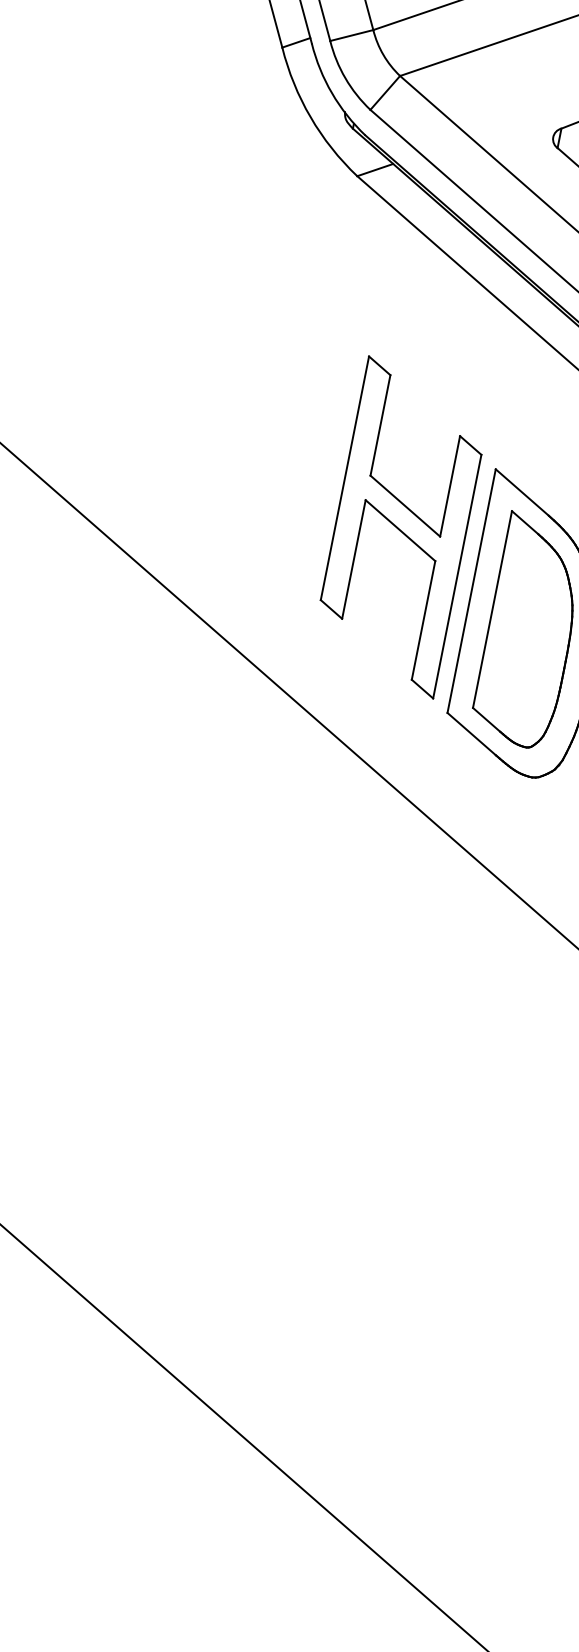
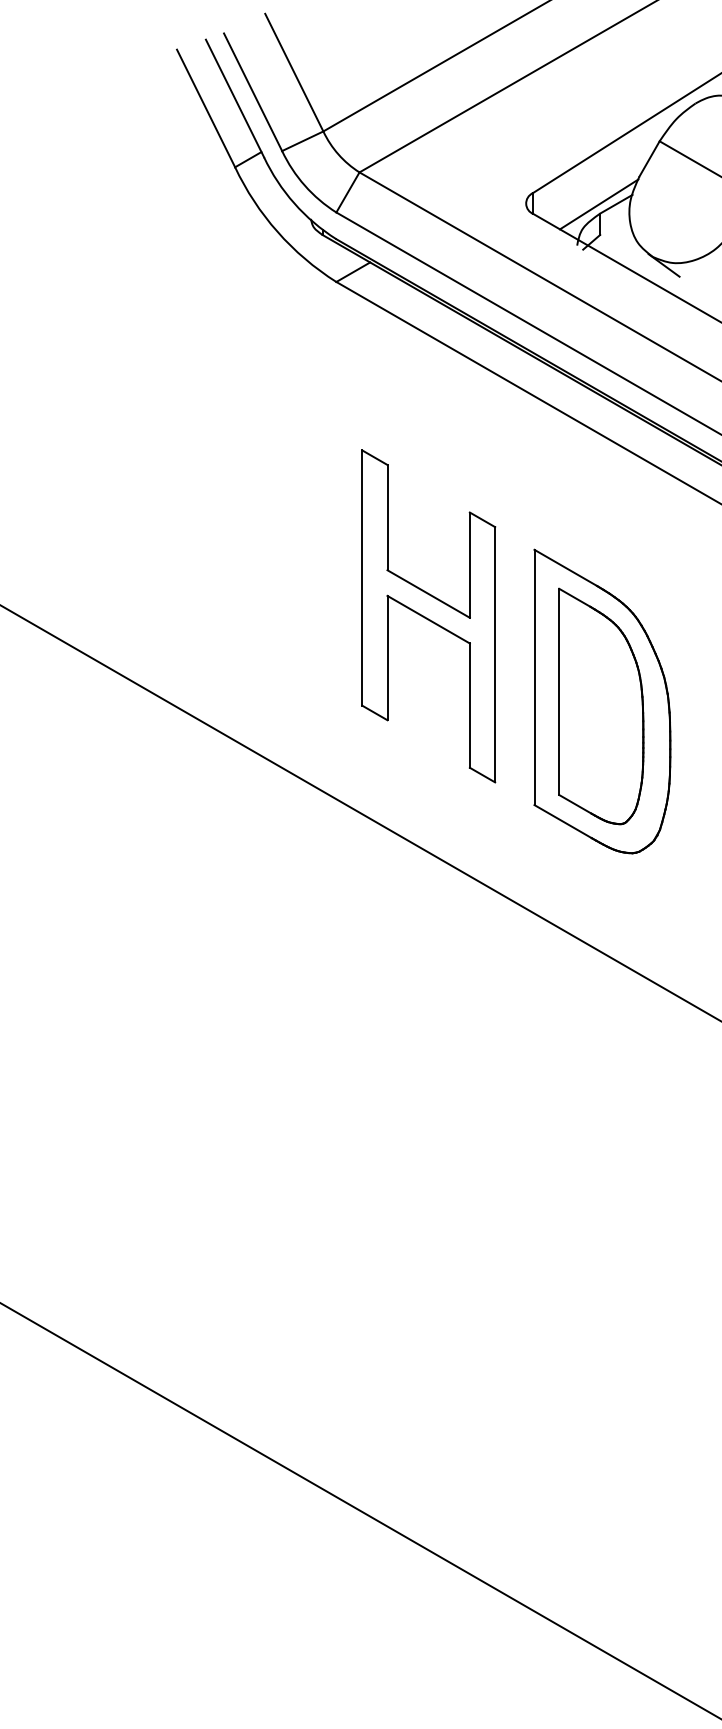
part: (400, 527) -> (428, 616), moved

